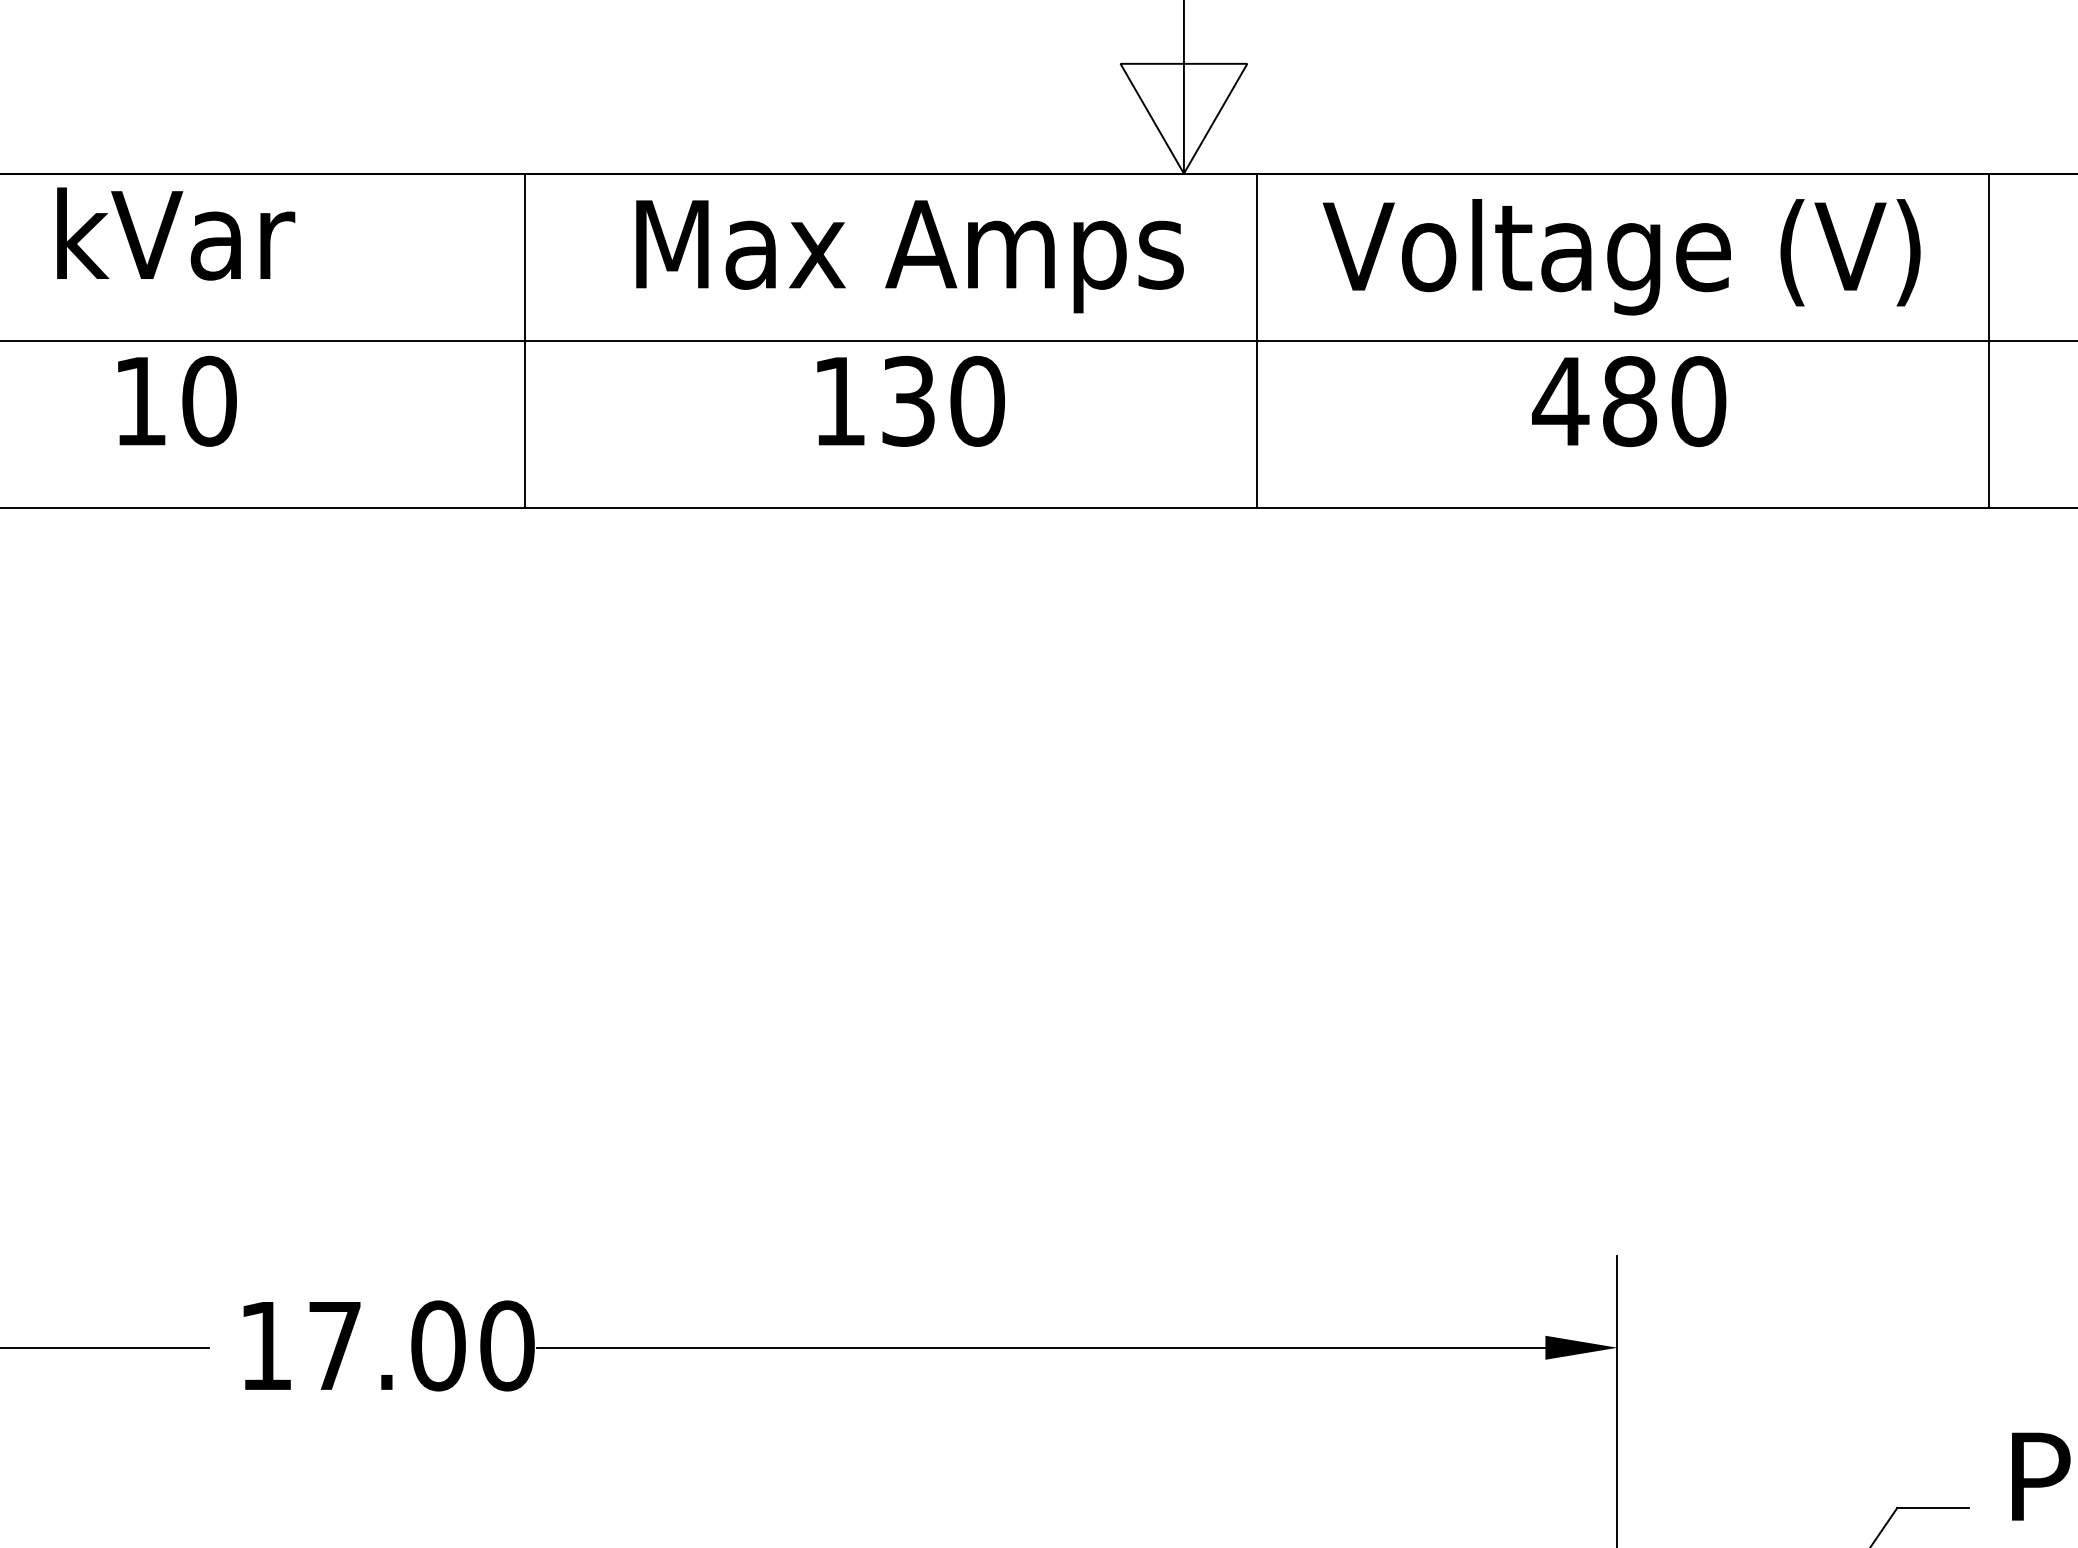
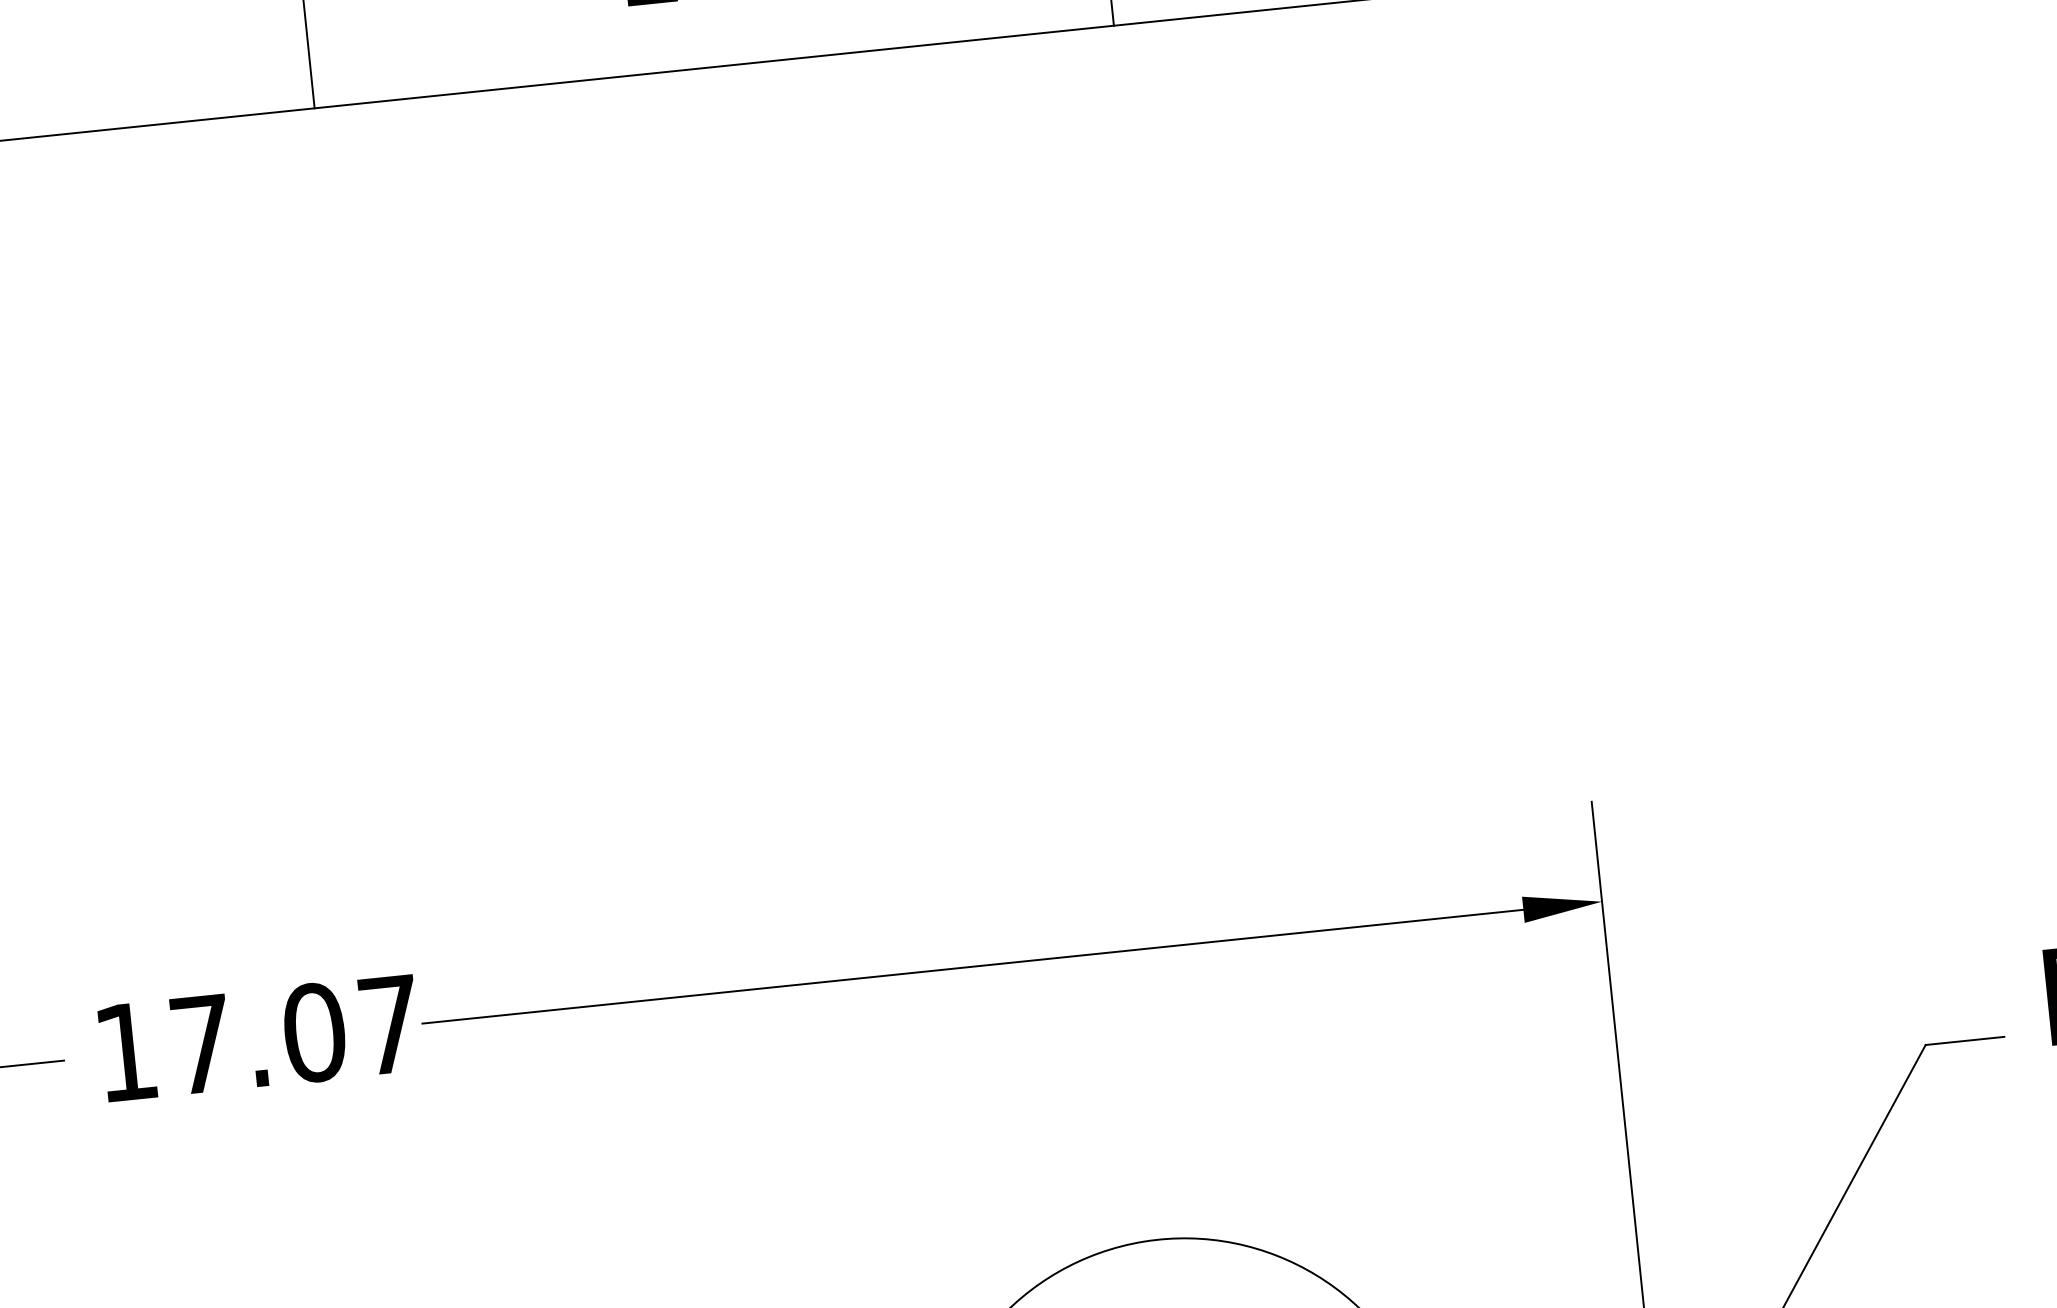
text: (507, 1345) -> (389, 1024), 17.00 -> 17.07

